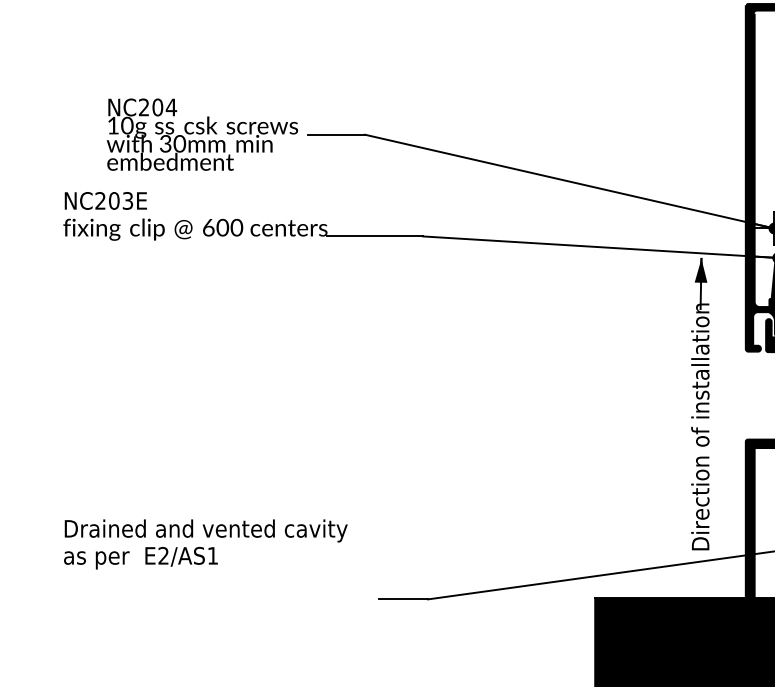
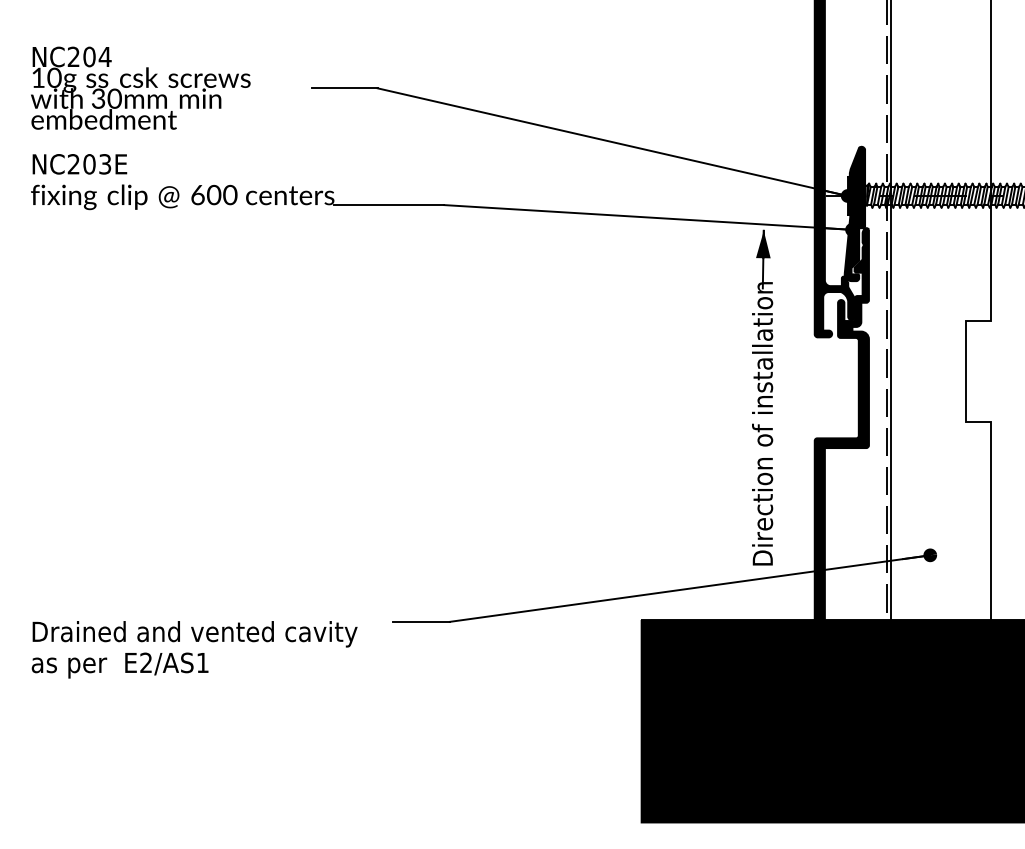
text: (202, 134) -> (140, 87), moved
text: (205, 544) -> (194, 649), moved

